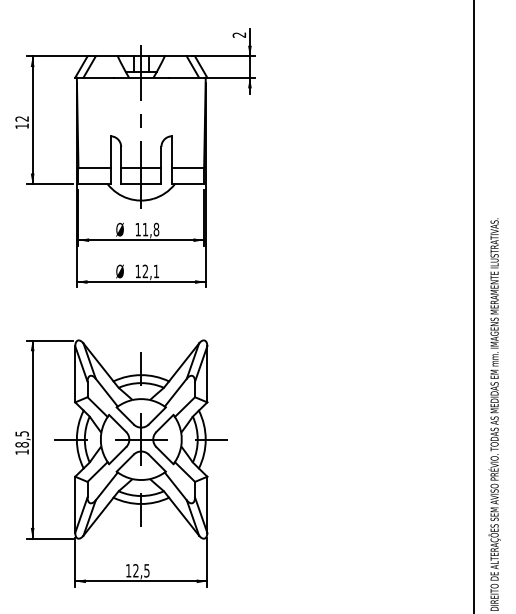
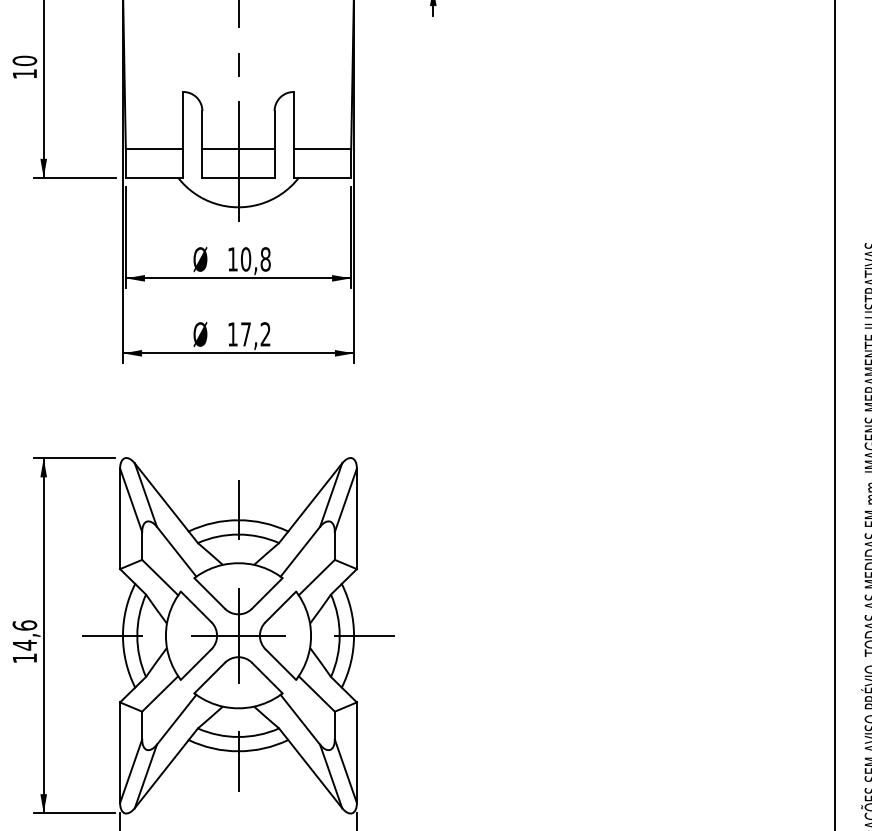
text: (21, 118) -> (23, 60), 12 -> 10
text: (145, 229) -> (246, 259), 11,8 -> 10,8
text: (150, 271) -> (254, 334), 12,1 -> 17,2
text: (21, 439) -> (23, 635), 18,5 -> 14,6

